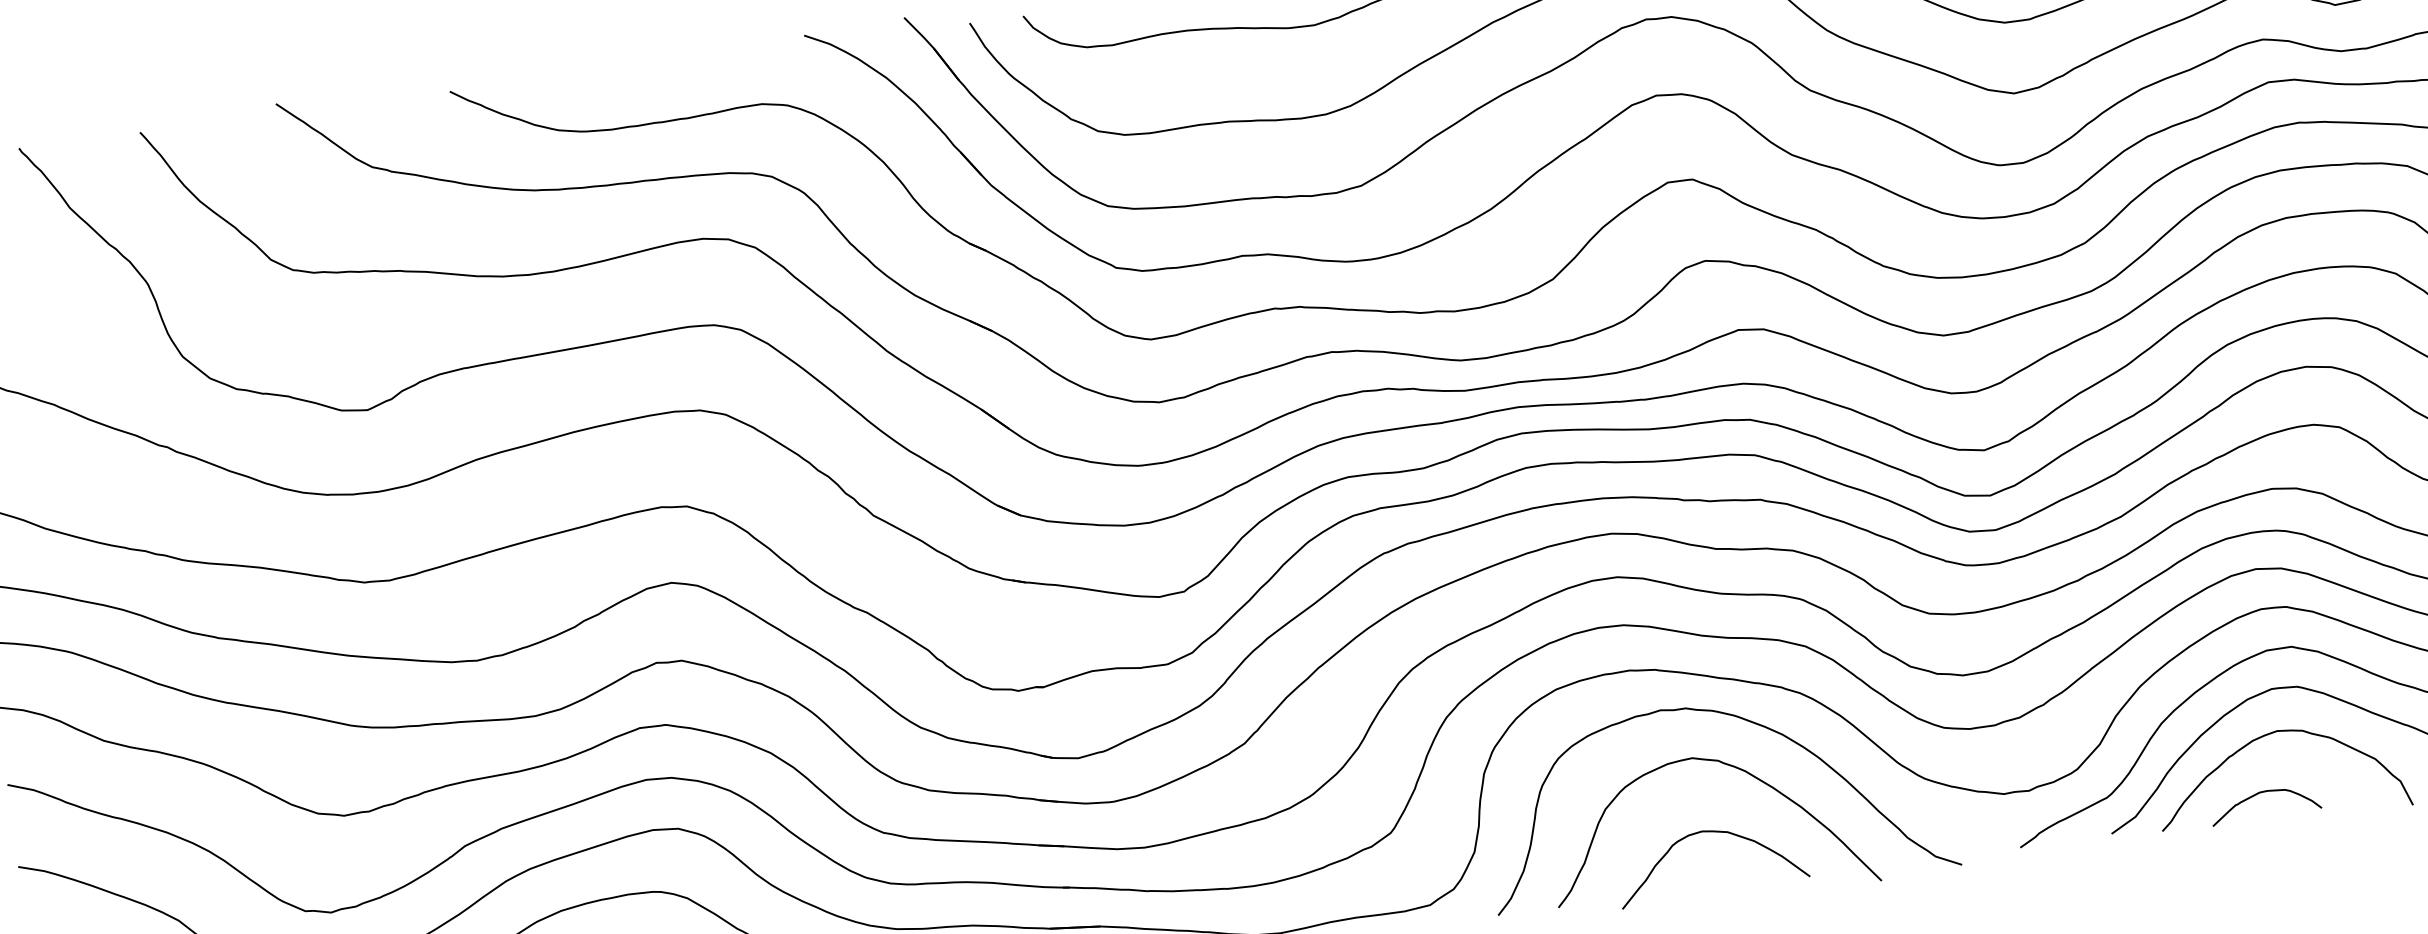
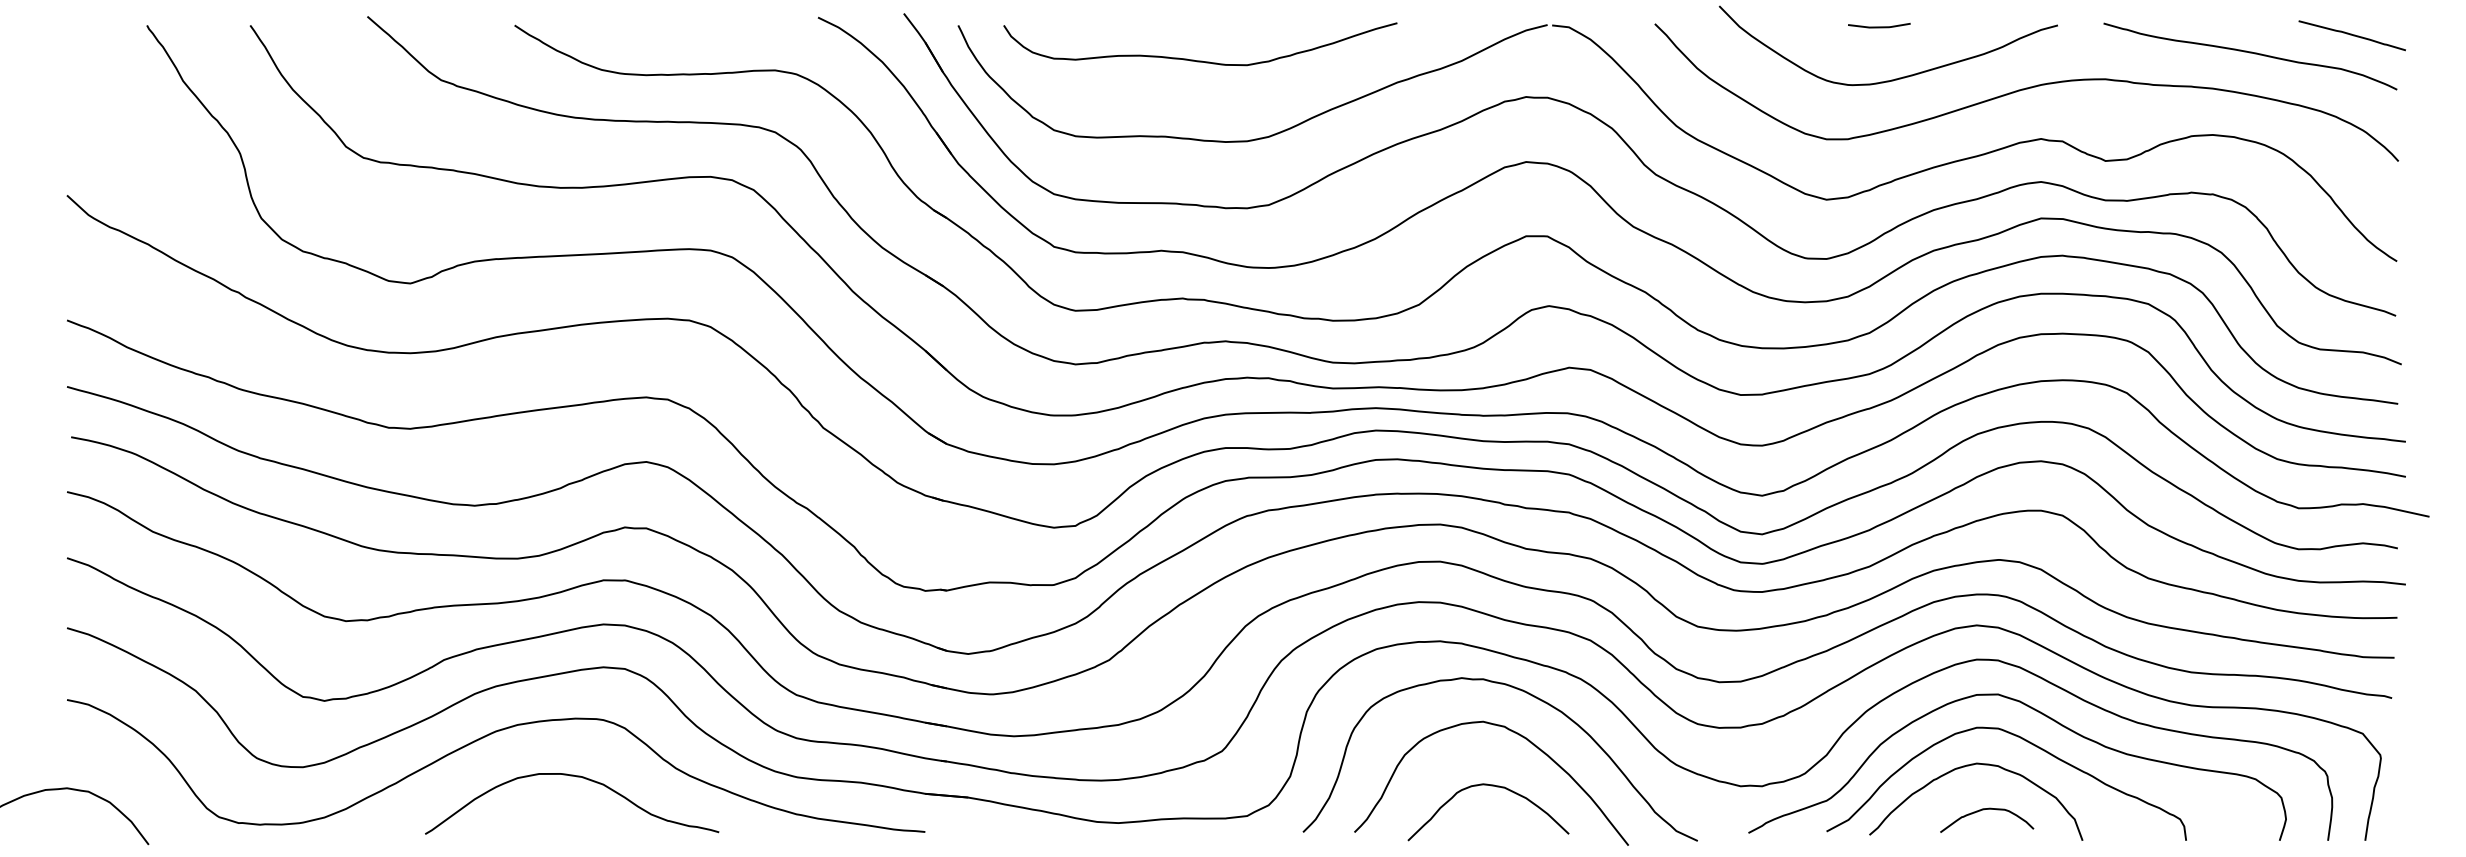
curve: (2260, 794) -> (1983, 810), moved

